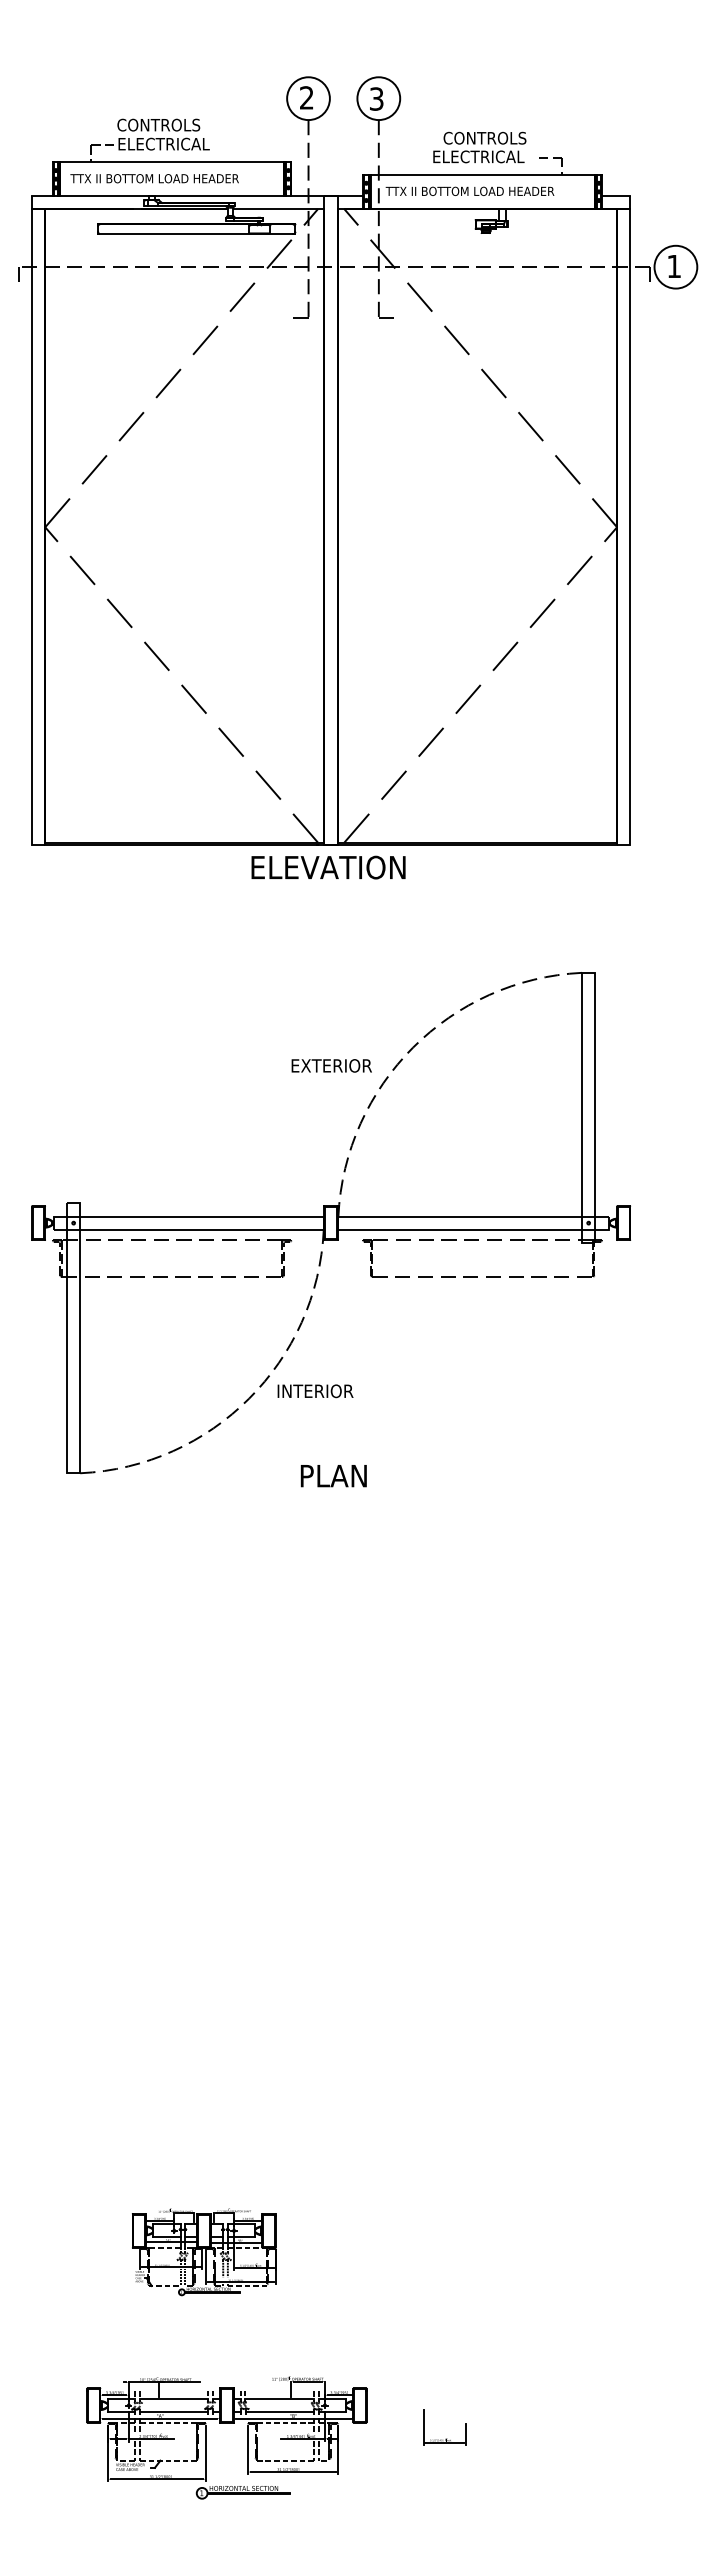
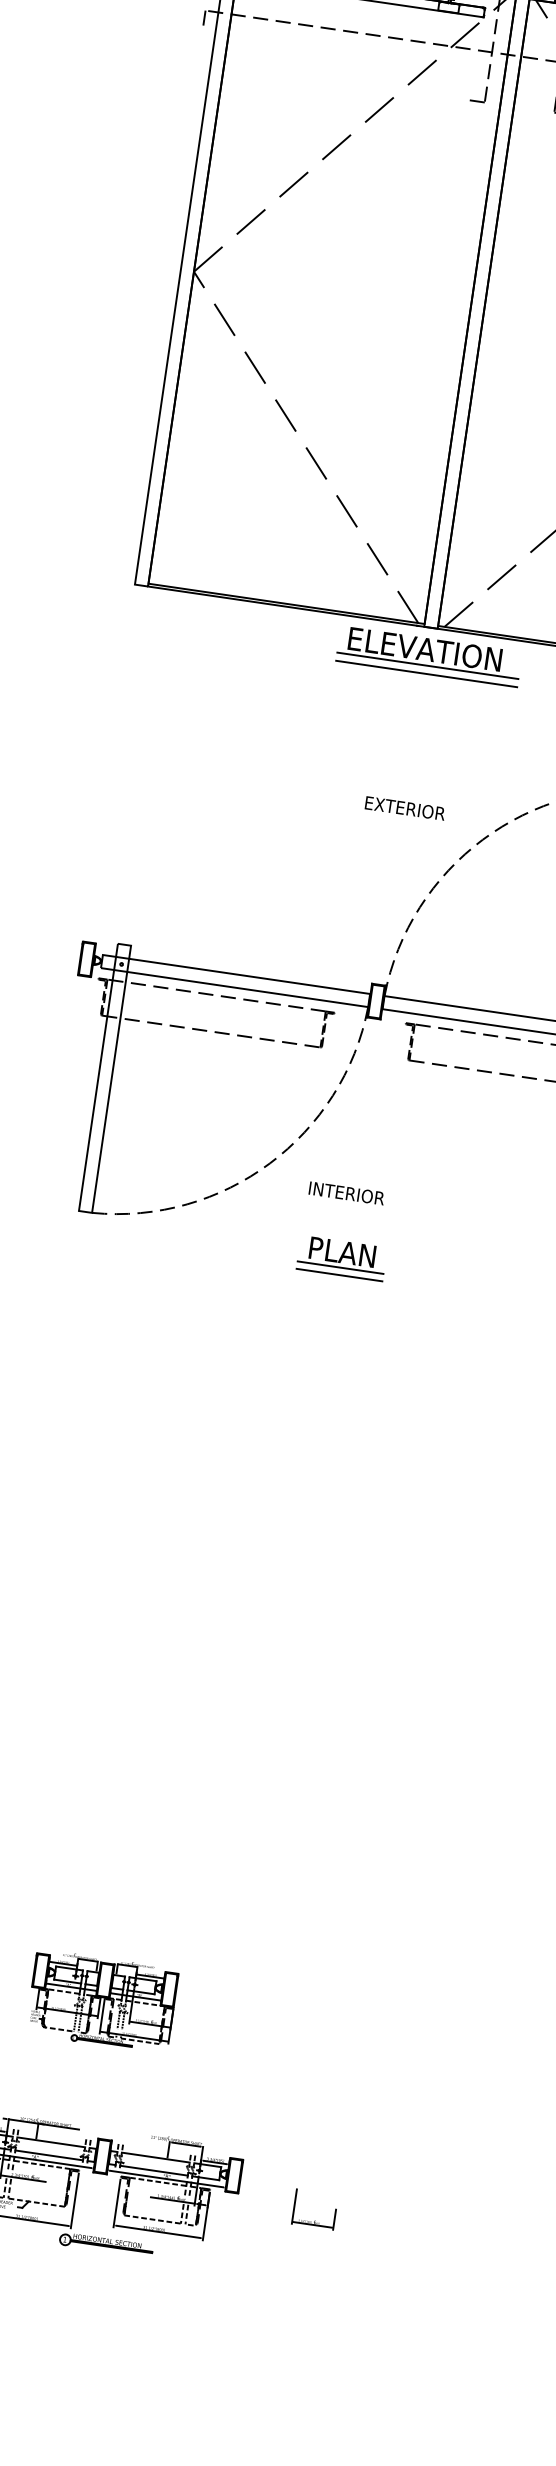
line: (333, 883) -> (427, 665), added
line: (333, 891) -> (426, 673), added
text: (331, 1065) -> (405, 808), moved
text: (315, 1391) -> (346, 1193), moved
line: (333, 1491) -> (340, 1267), added
line: (333, 1499) -> (338, 1275), added

